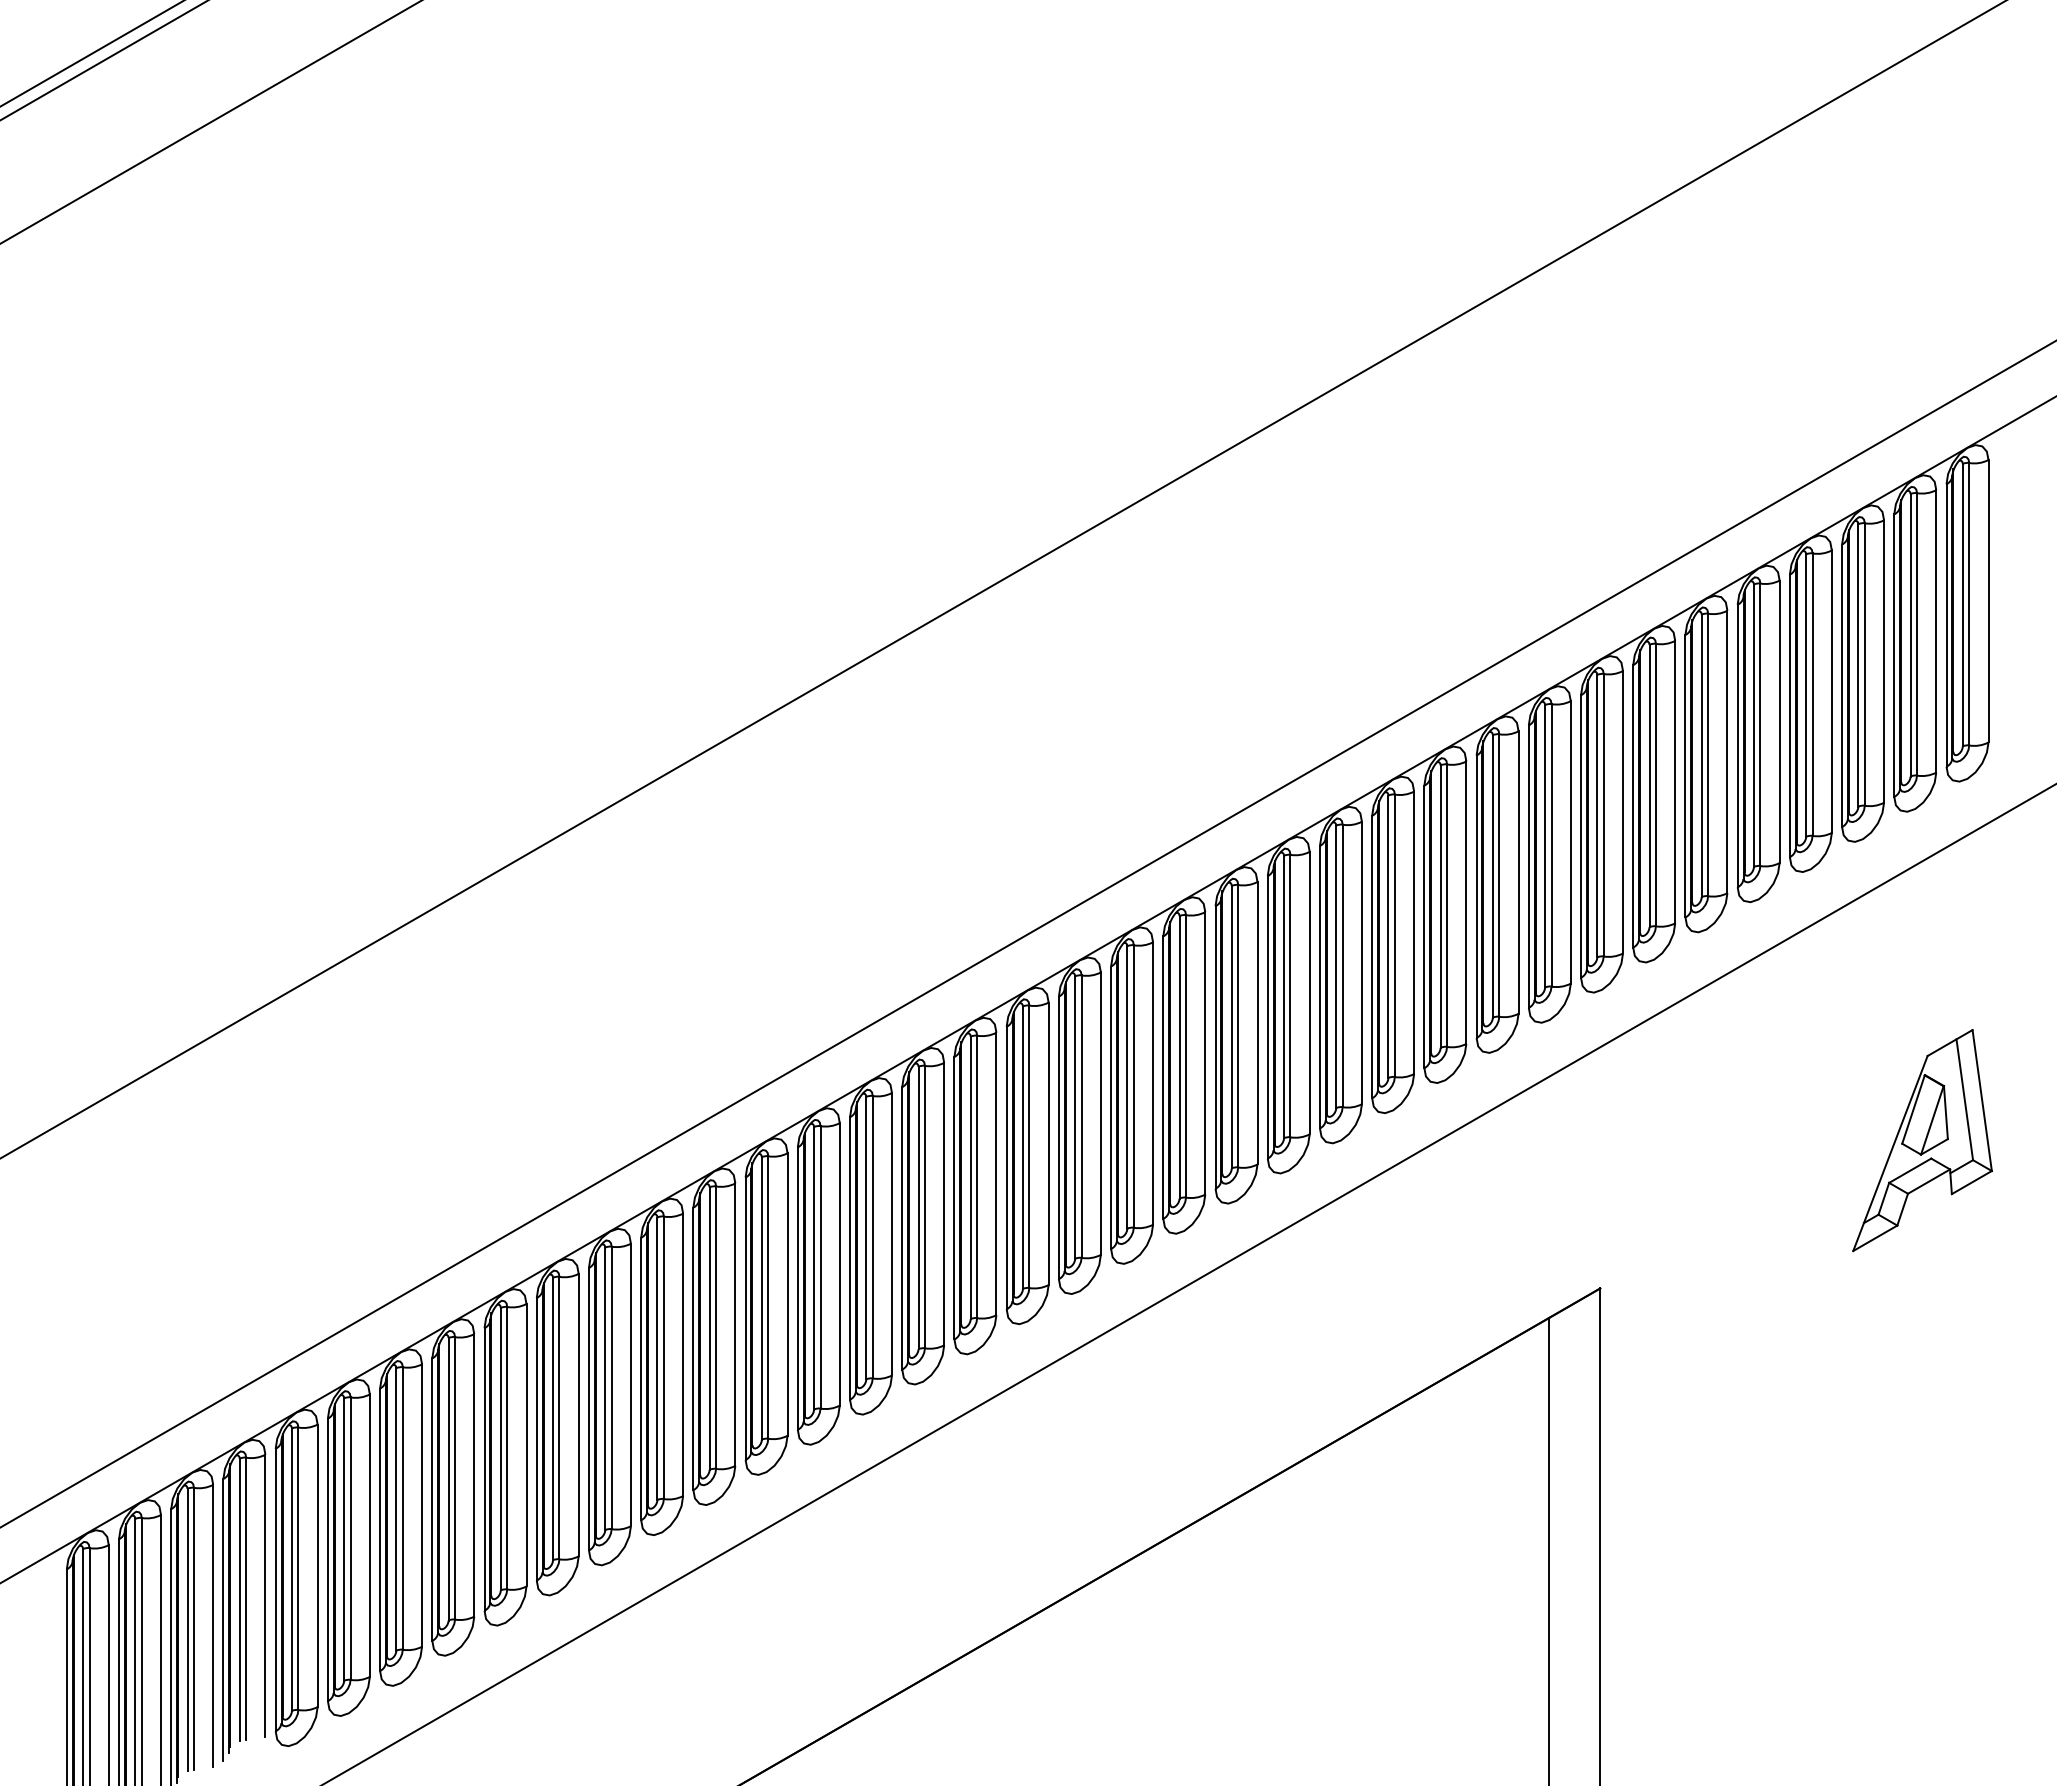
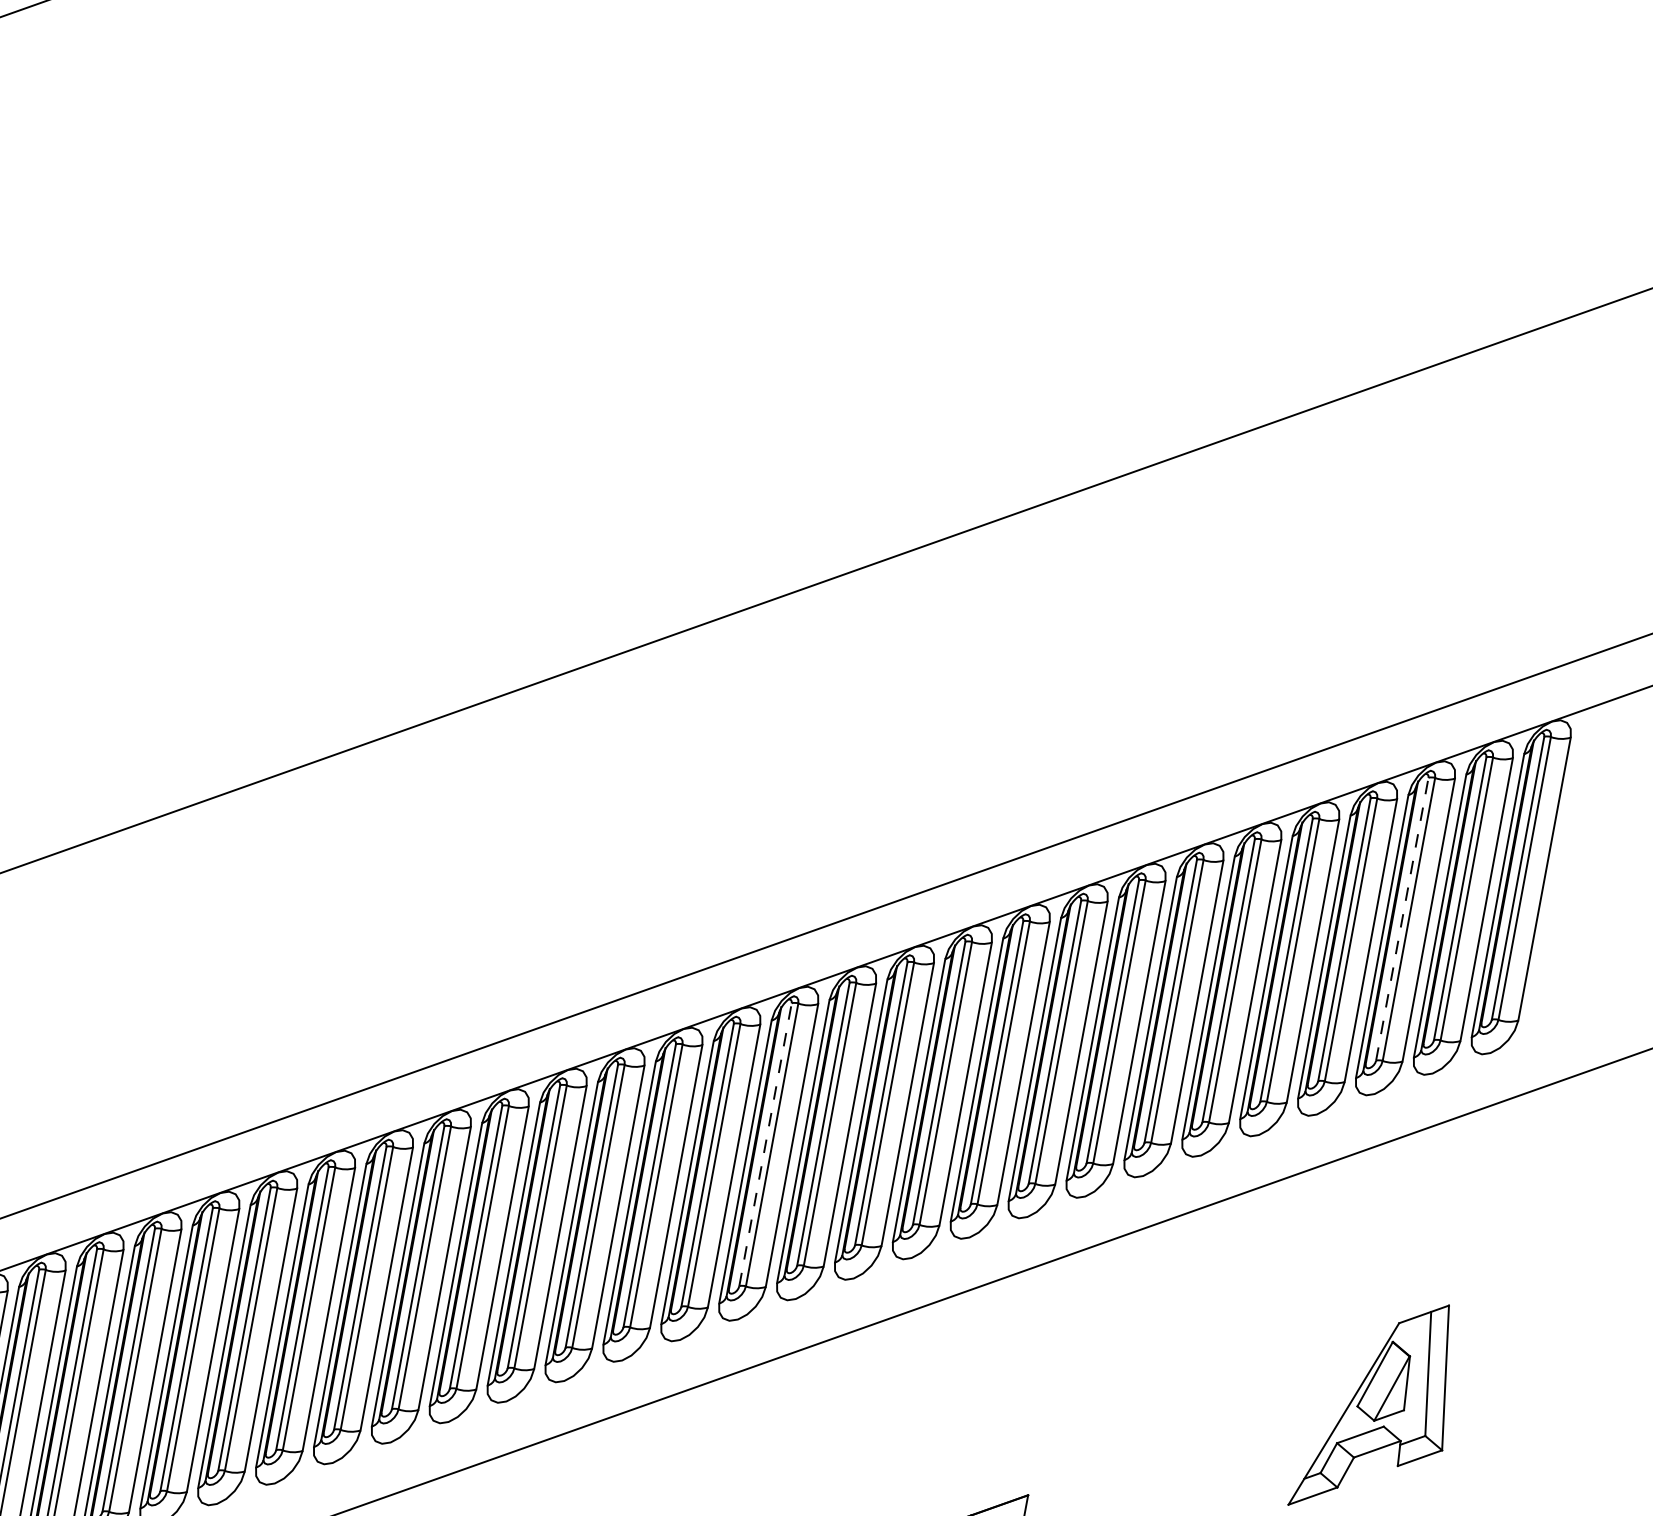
line: (1858, 665) -> (1402, 919), solid -> dashed
line: (1284, 996) -> (766, 1144), solid -> dashed

